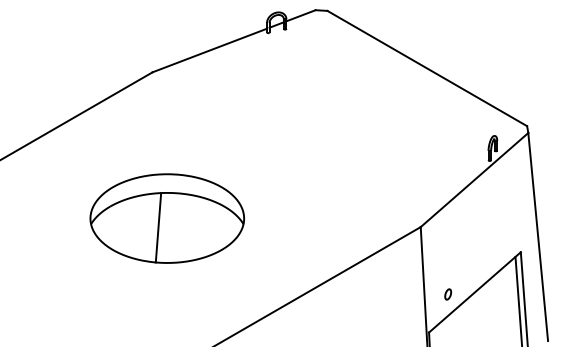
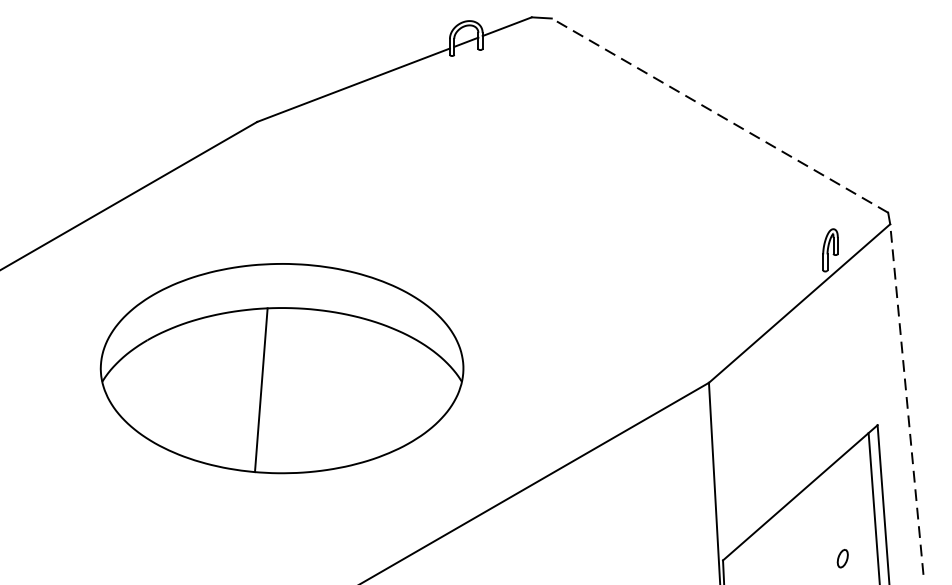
line: (426, 68) -> (718, 115), solid -> dashed
part: (166, 218) -> (280, 368), size x1.4
line: (538, 236) -> (907, 398), solid -> dashed
part: (448, 294) -> (843, 558), moved

